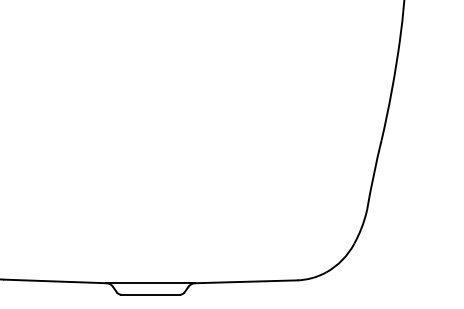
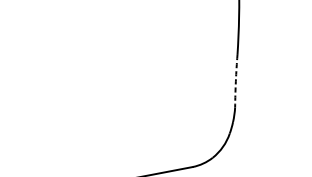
arc: (373, 175) -> (235, 81), solid -> dashed

